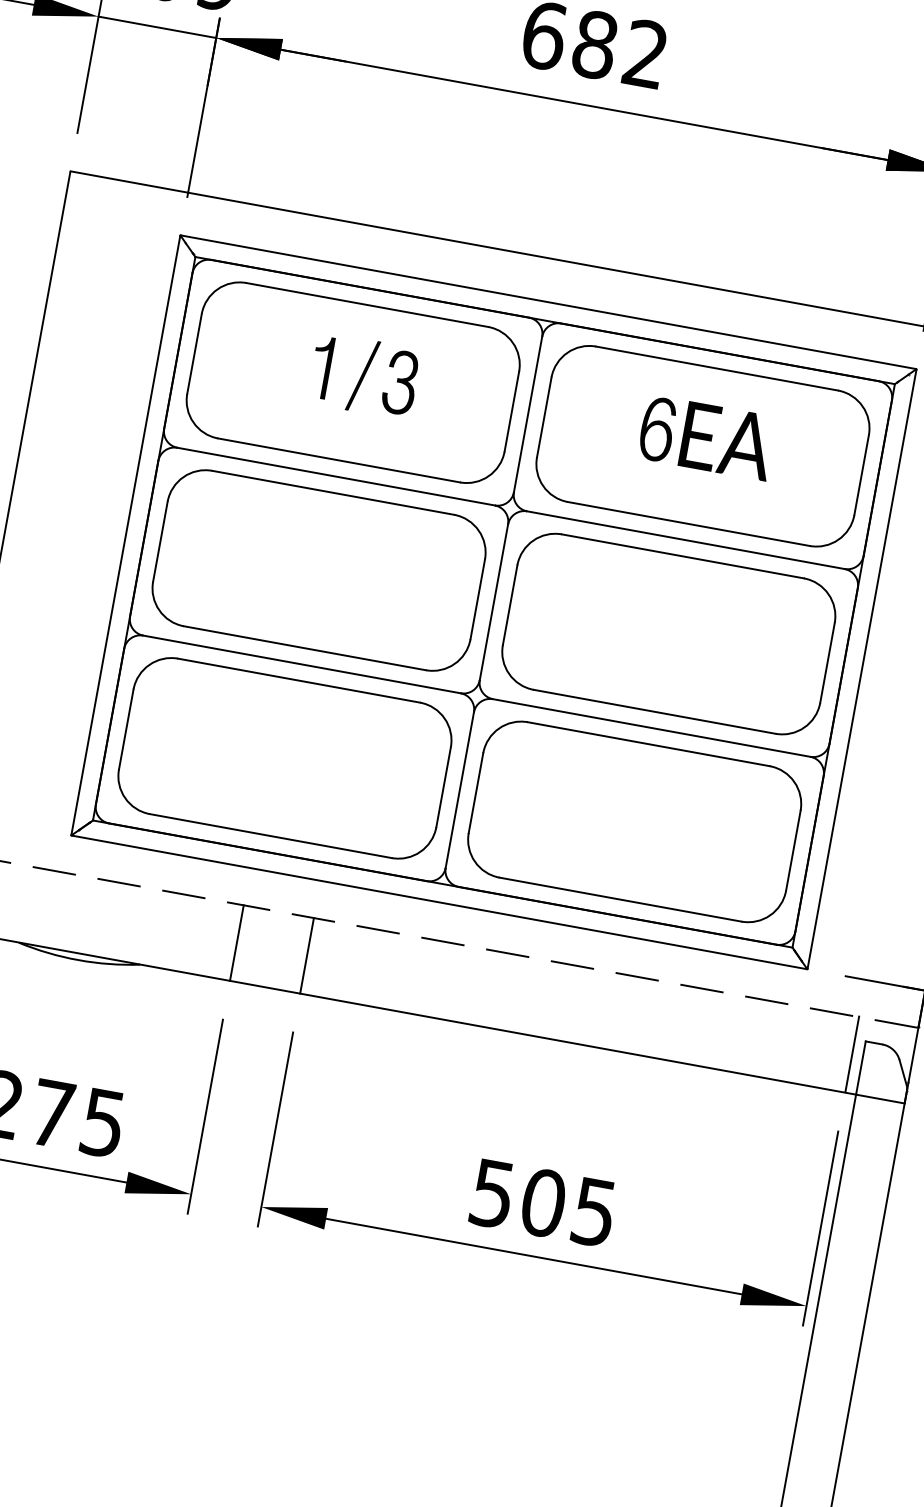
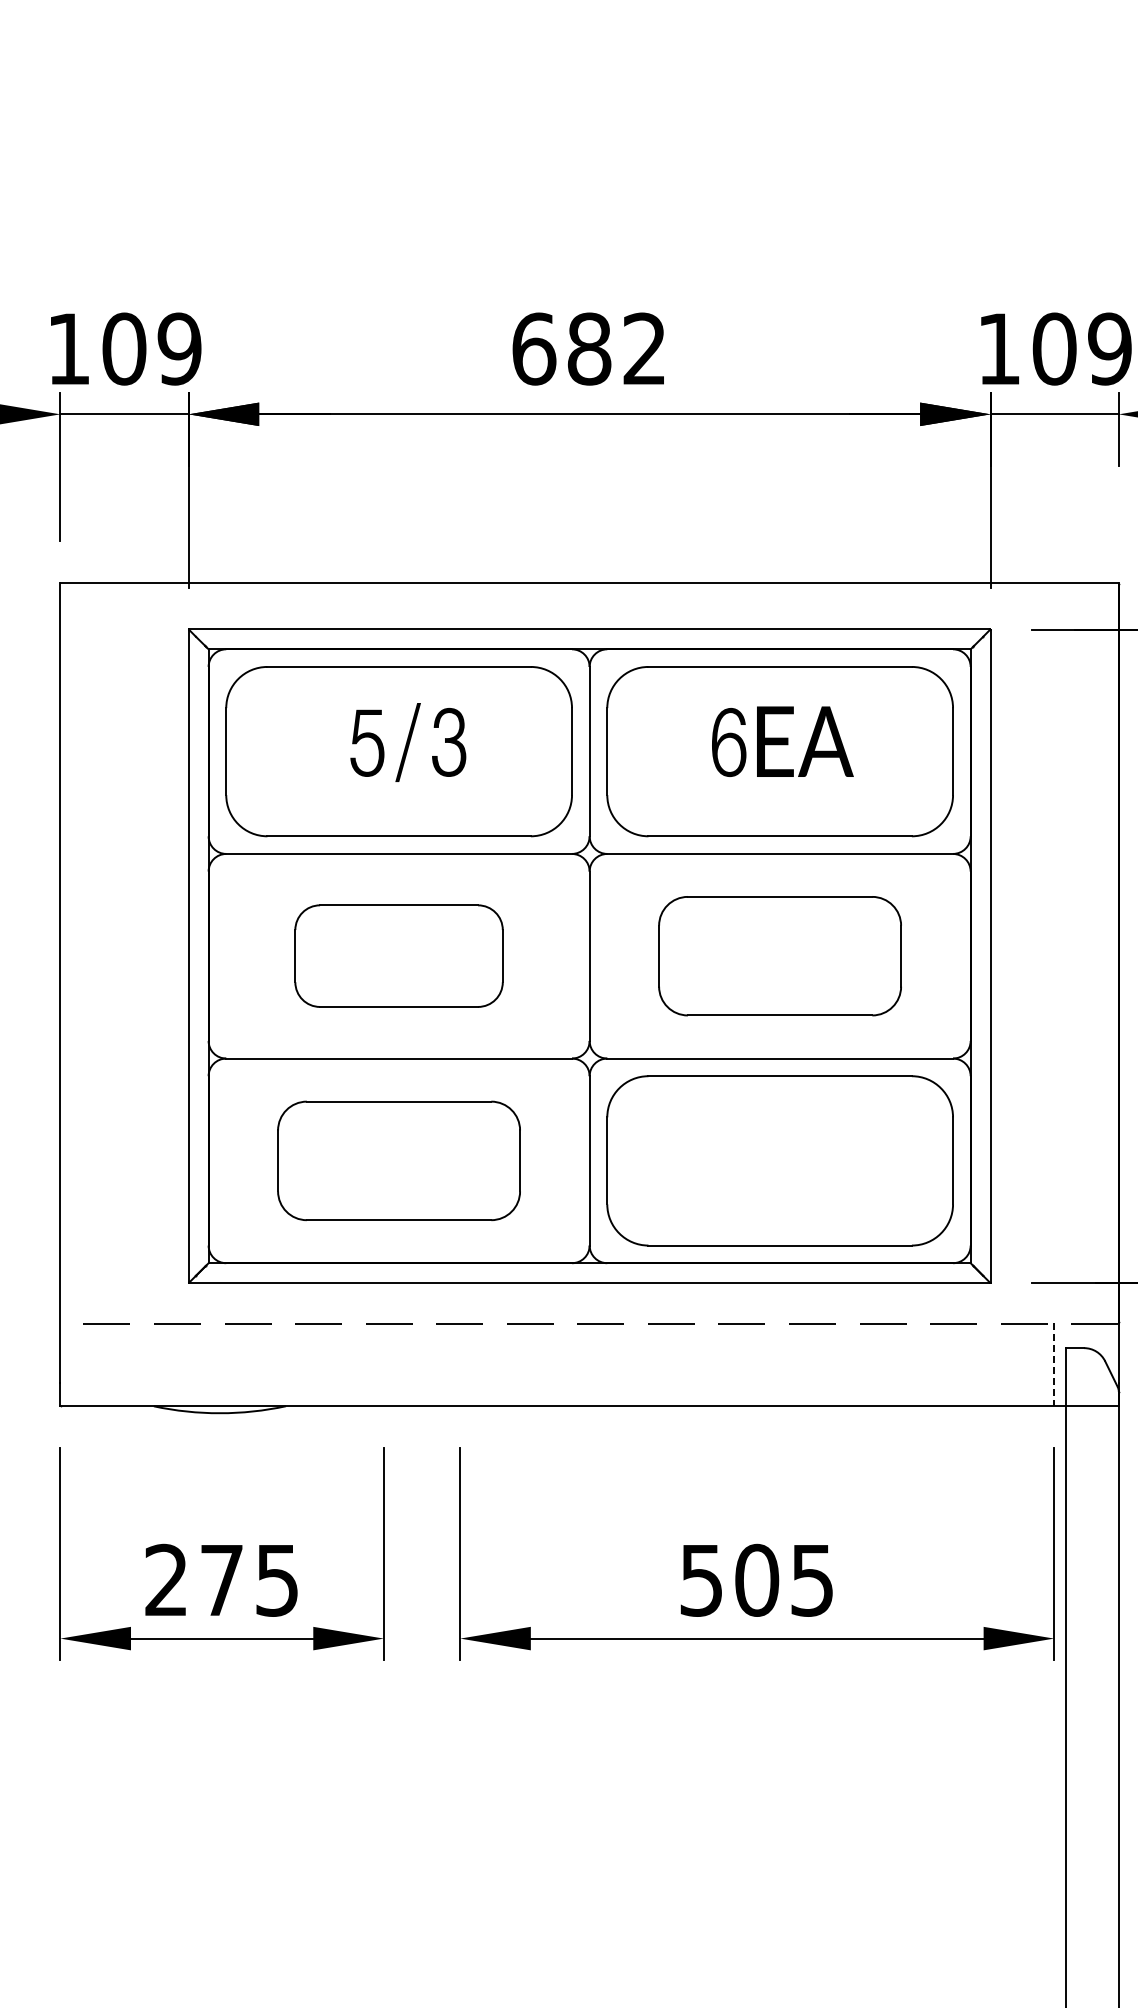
text: (325, 368) -> (367, 741), 1/3 -> 5/3
part: (318, 569) -> (398, 955), size x0.6
part: (668, 633) -> (779, 955), size x0.7
part: (284, 757) -> (398, 1160), size x0.7
line: (236, 942) -> (383, 1364), removed
line: (307, 955) -> (460, 1364), removed
line: (852, 1054) -> (1054, 1364), solid -> dashed

